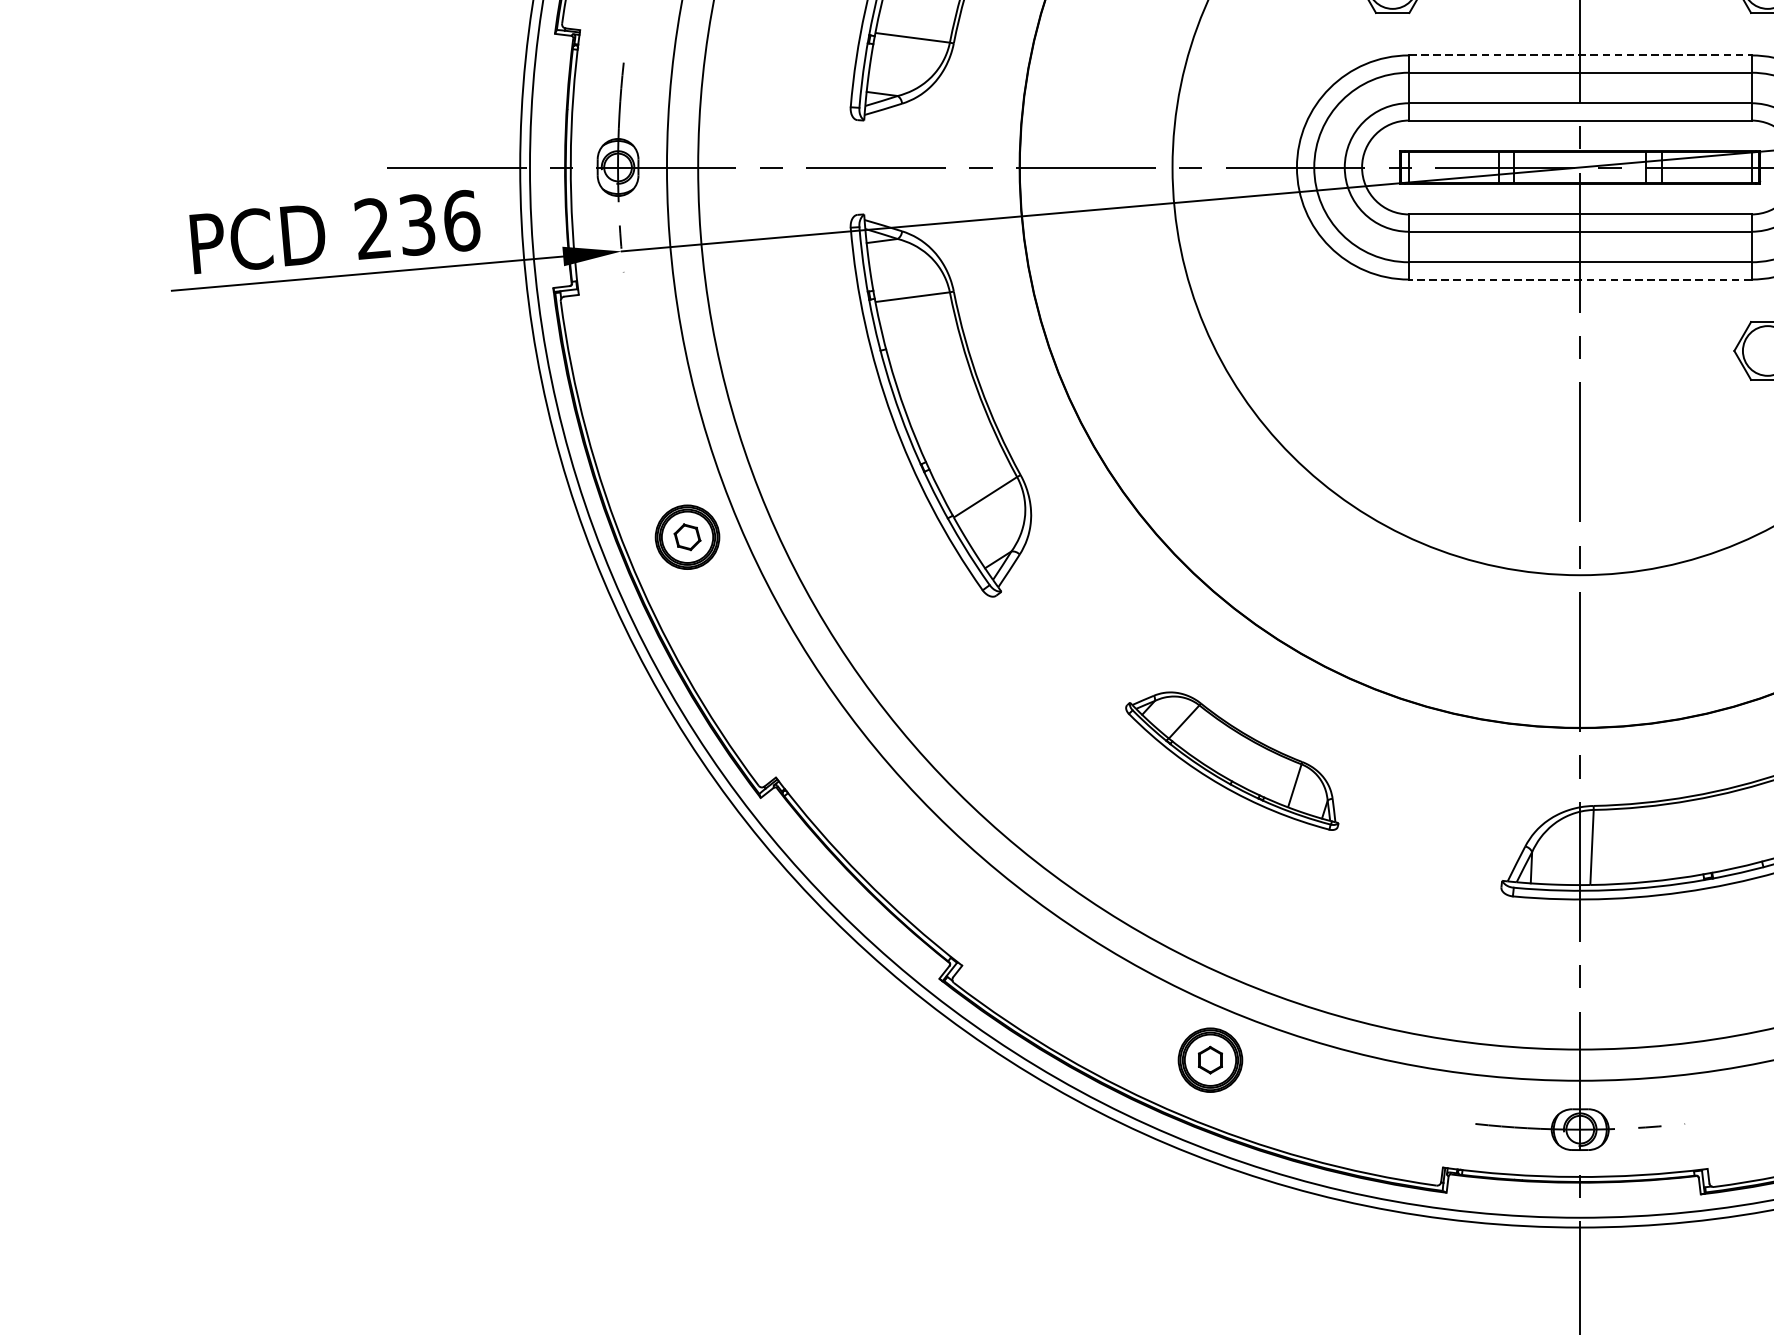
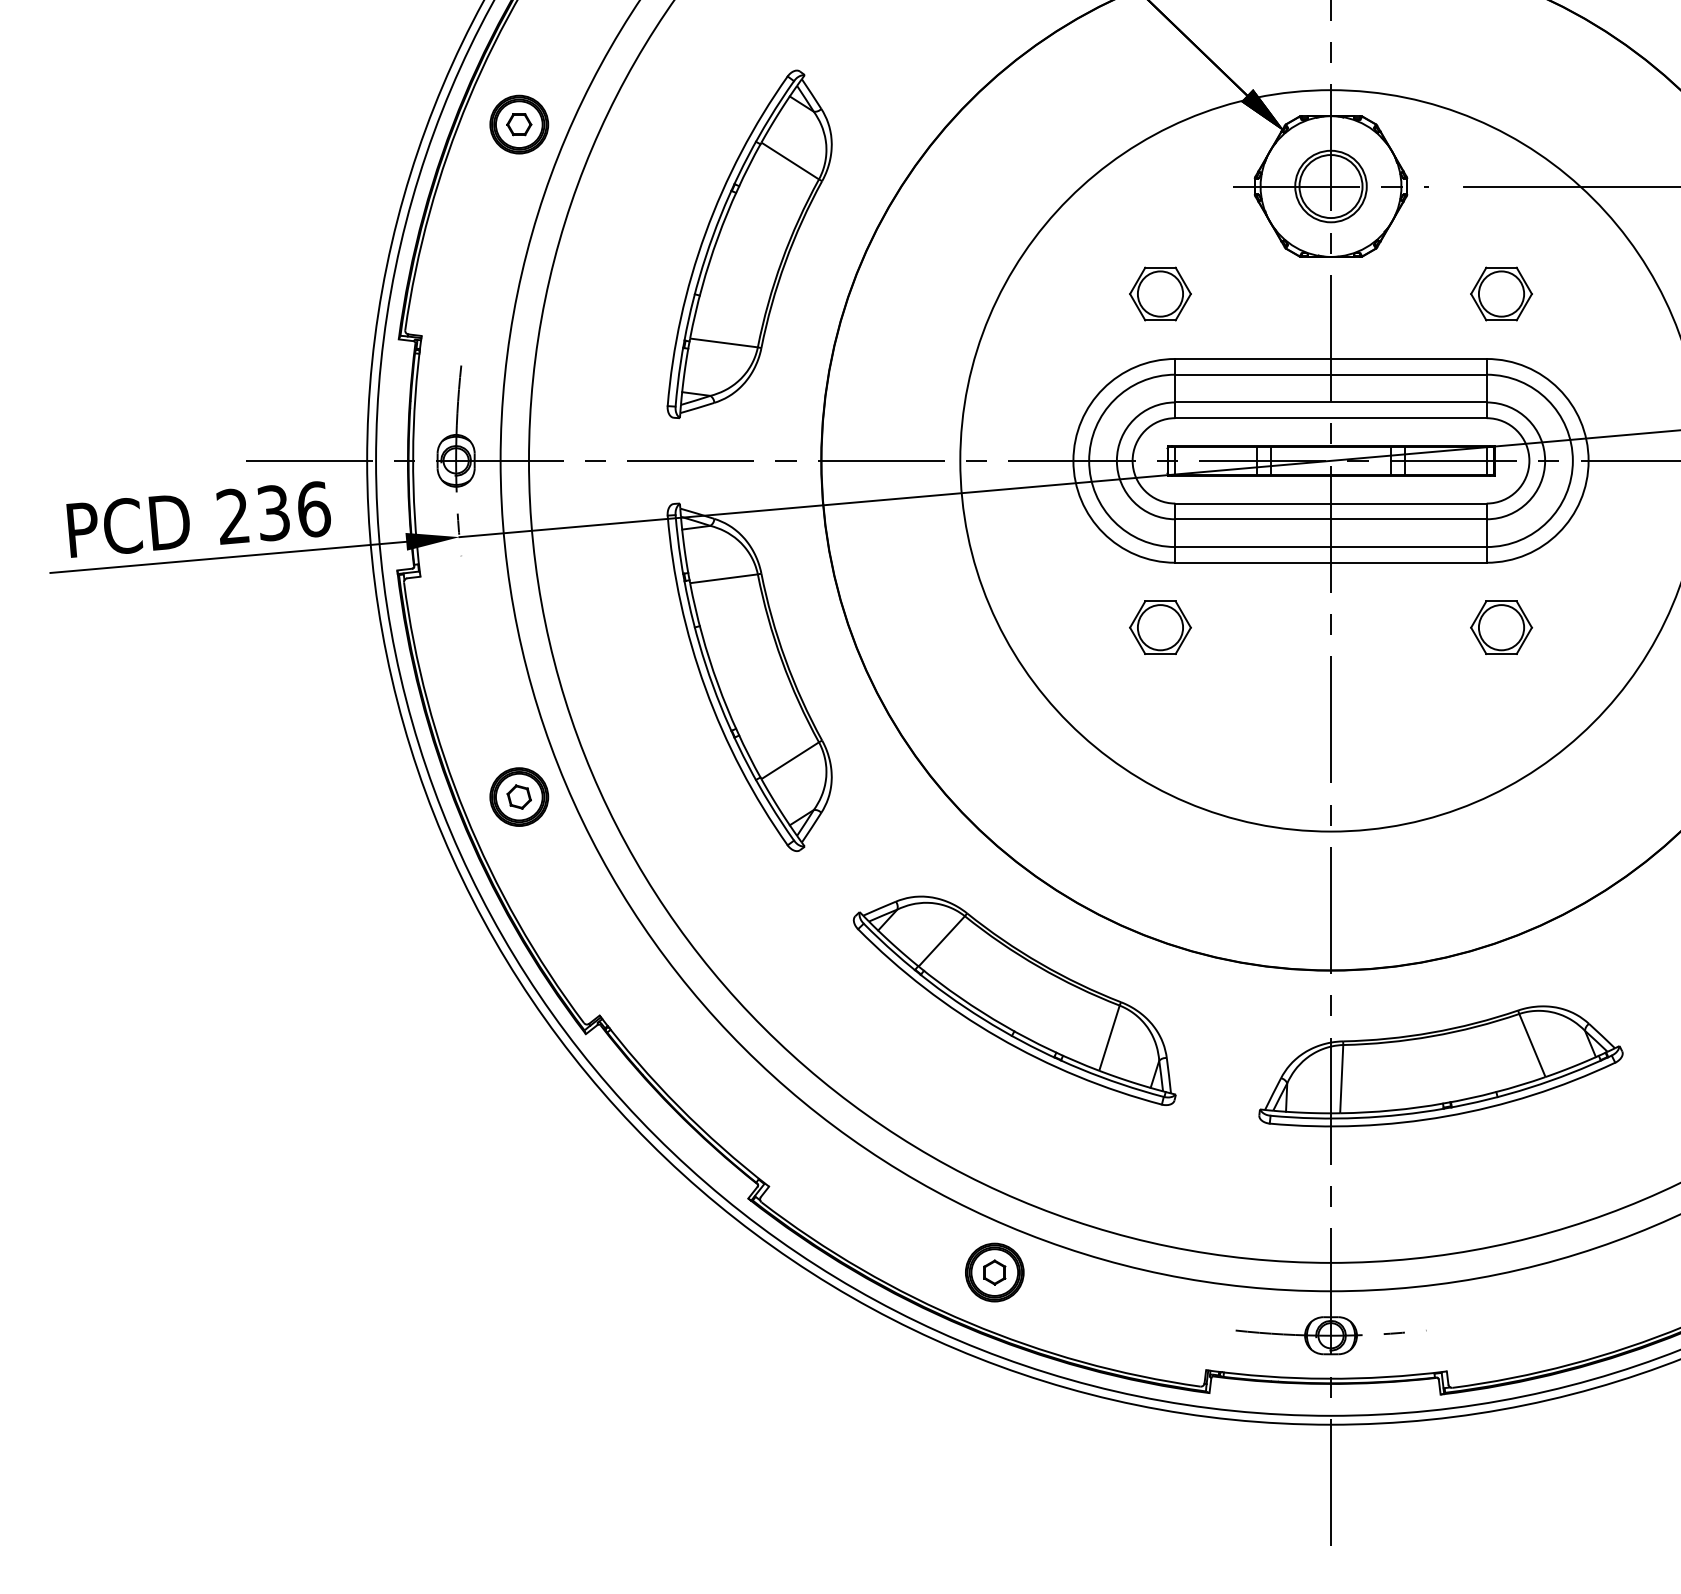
line: (1580, 54) -> (1331, 358), dashed -> solid
line: (1580, 279) -> (1331, 562), dashed -> solid
part: (1392, 350) -> (1160, 627), added
part: (1232, 760) -> (1014, 1000), size x1.67

